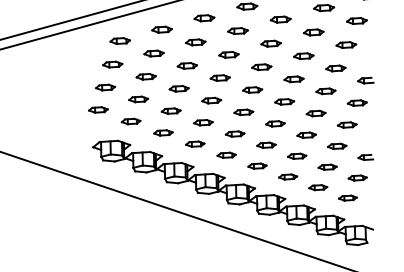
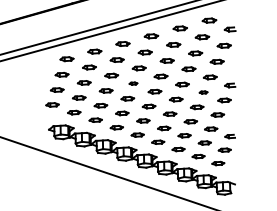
part: (220, 77) -> (133, 83), size x0.6
part: (325, 91) -> (203, 92), size x0.6

